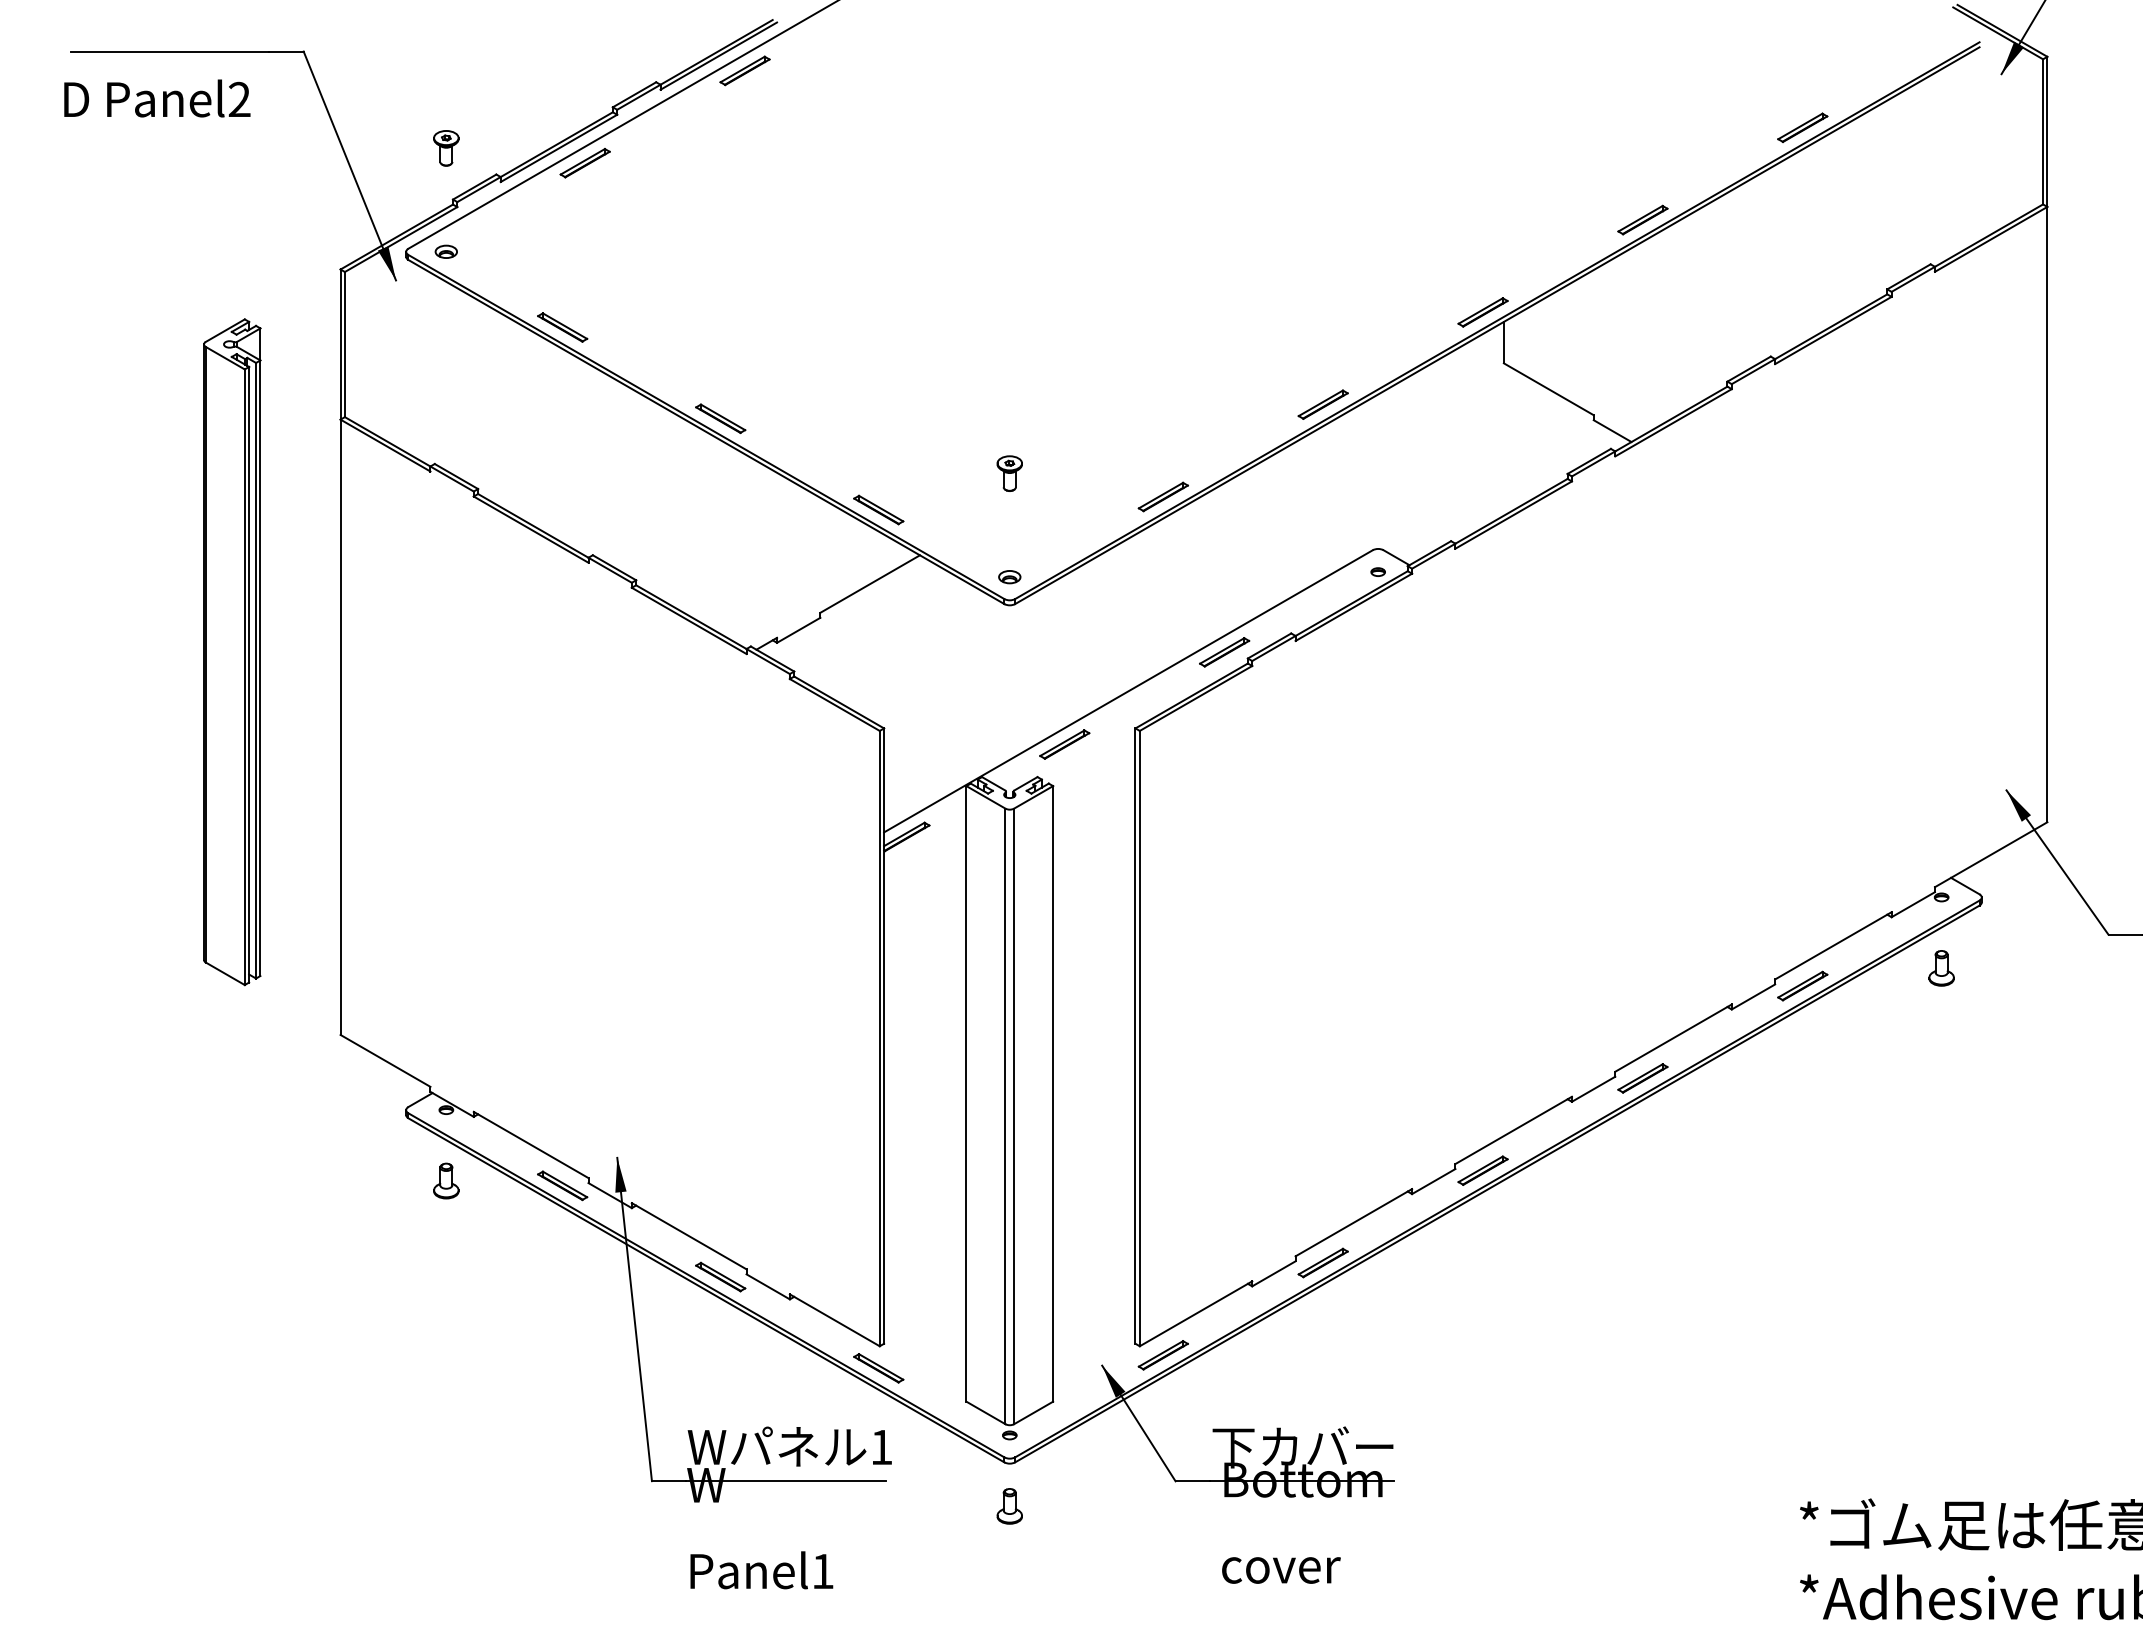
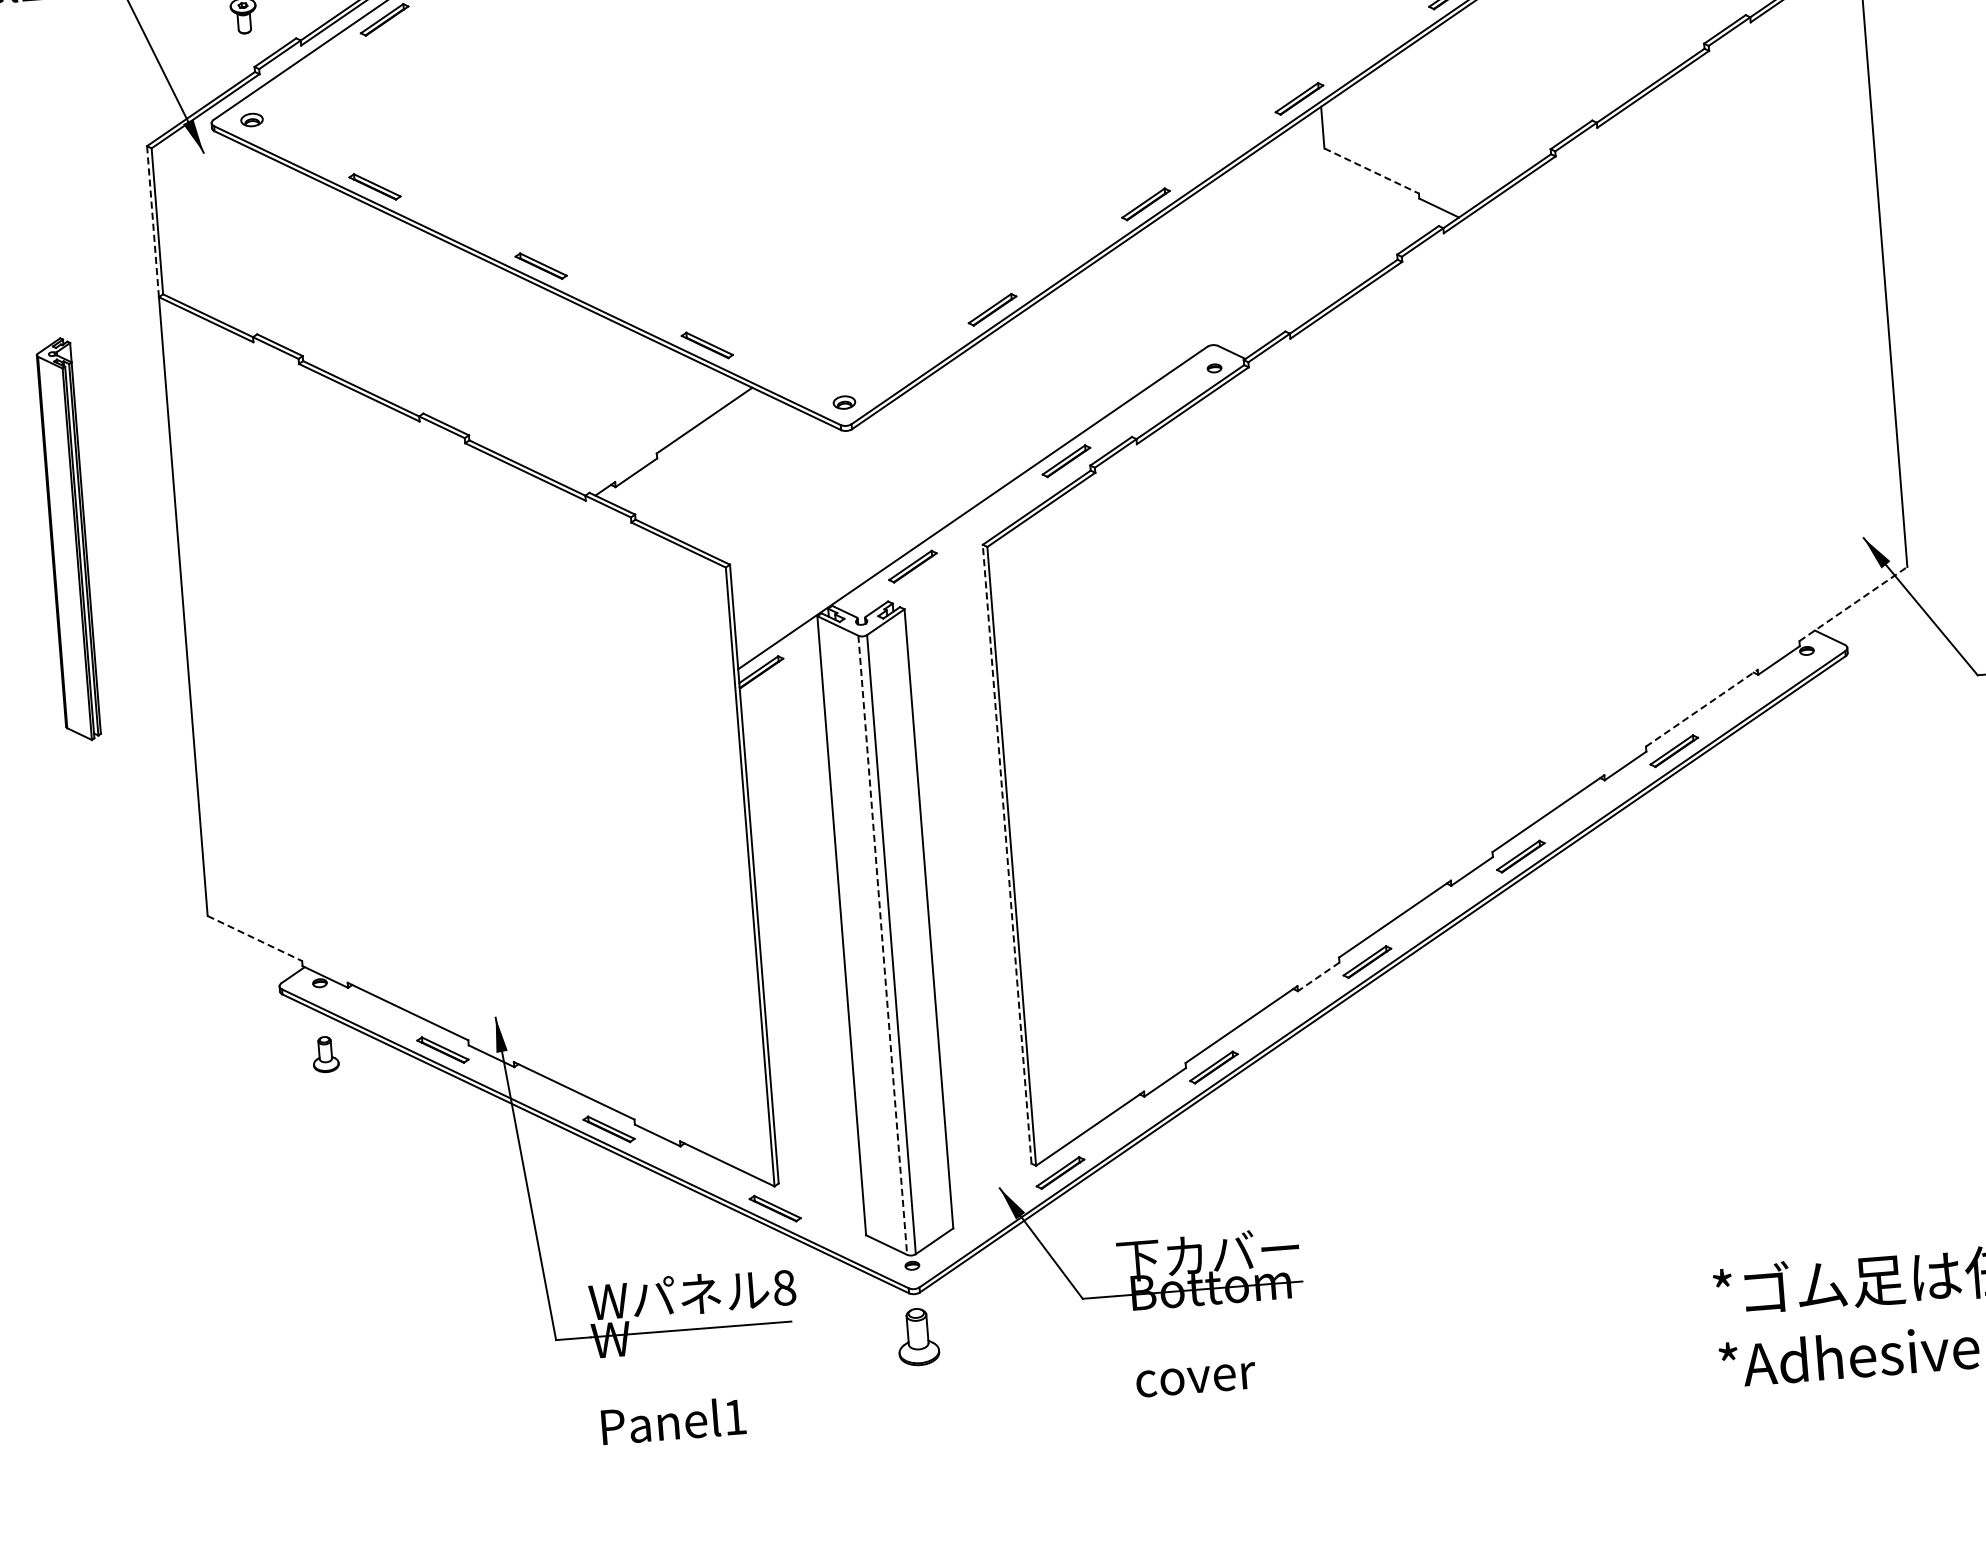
line: (340, 344) -> (152, 221), solid -> dashed
line: (1548, 389) -> (1371, 171), solid -> dashed
part: (1009, 473) -> (835, 298), removed
part: (232, 652) -> (68, 539), size x0.6
line: (1991, 854) -> (1853, 603), solid -> dashed
line: (1833, 945) -> (1701, 707), solid -> dashed
part: (1941, 968) -> (1812, 722), removed
line: (1135, 1036) -> (1007, 854), solid -> dashed
line: (385, 1060) -> (254, 938), solid -> dashed
line: (1005, 1116) -> (882, 945), solid -> dashed
line: (1433, 1181) -> (1318, 976), solid -> dashed
text: (881, 1447) -> (784, 1288), 1 -> 8
part: (1009, 1506) -> (917, 1337), size x1.6

